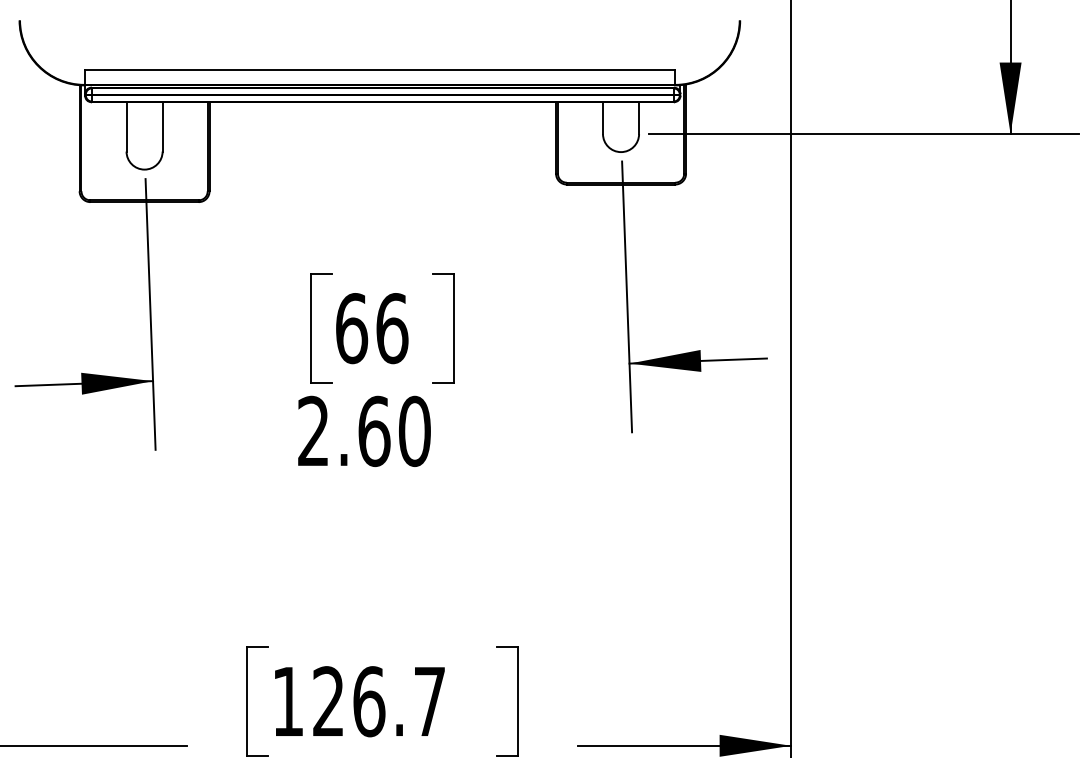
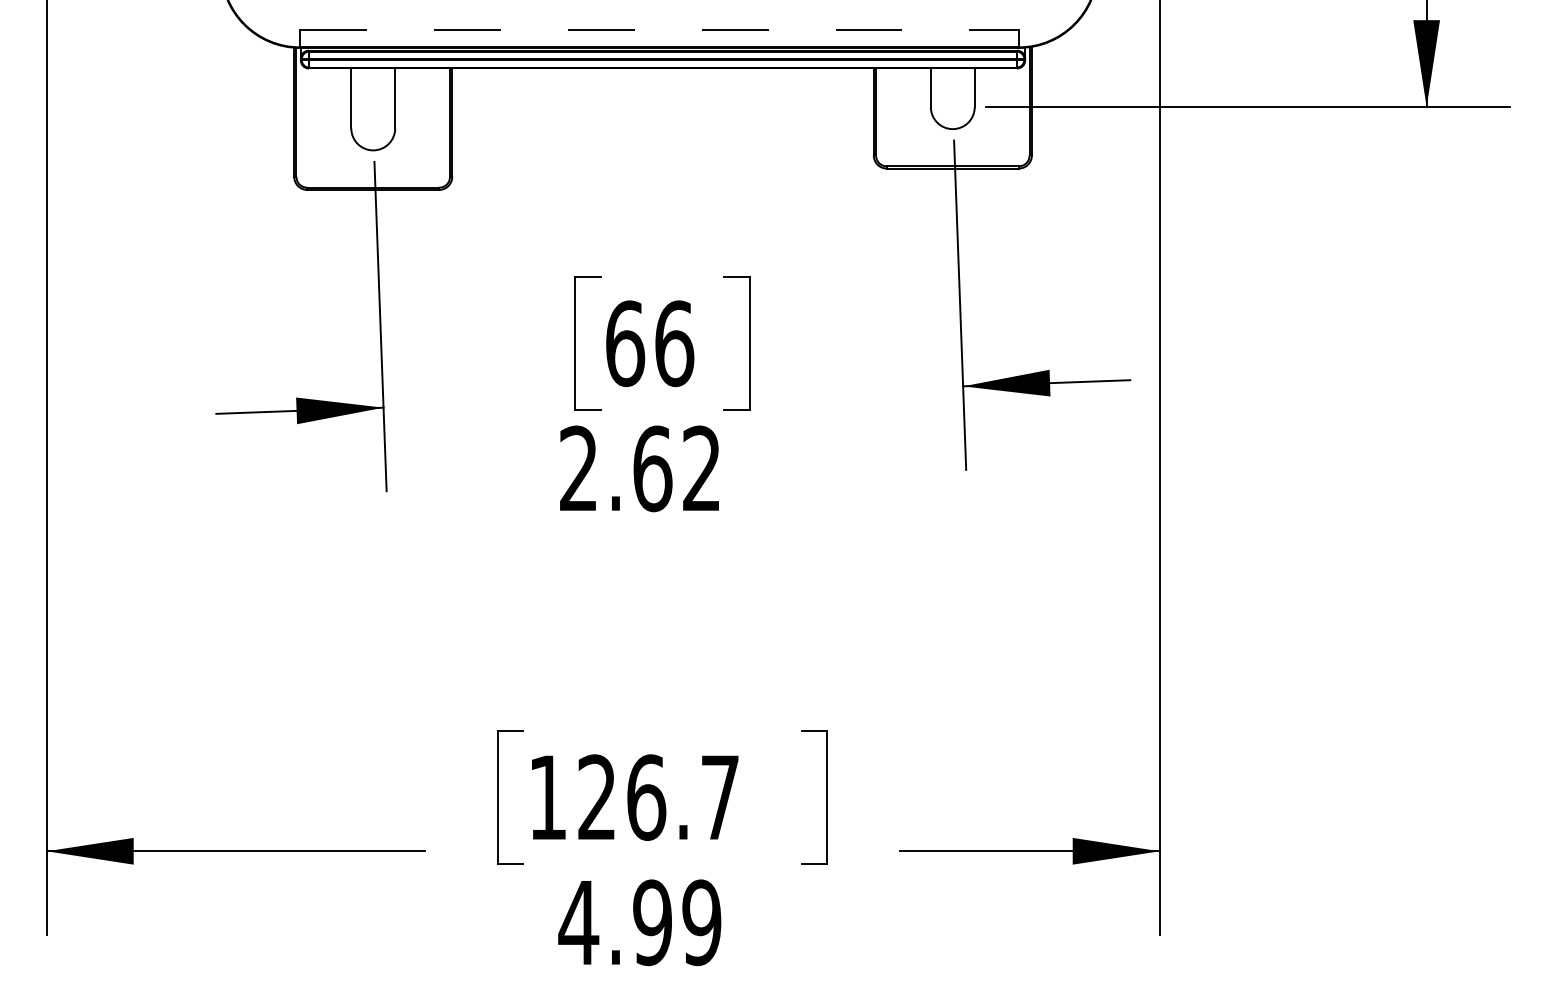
line: (379, 70) -> (659, 29), solid -> dashed
text: (414, 431) -> (701, 468), 2.60 -> 2.62

